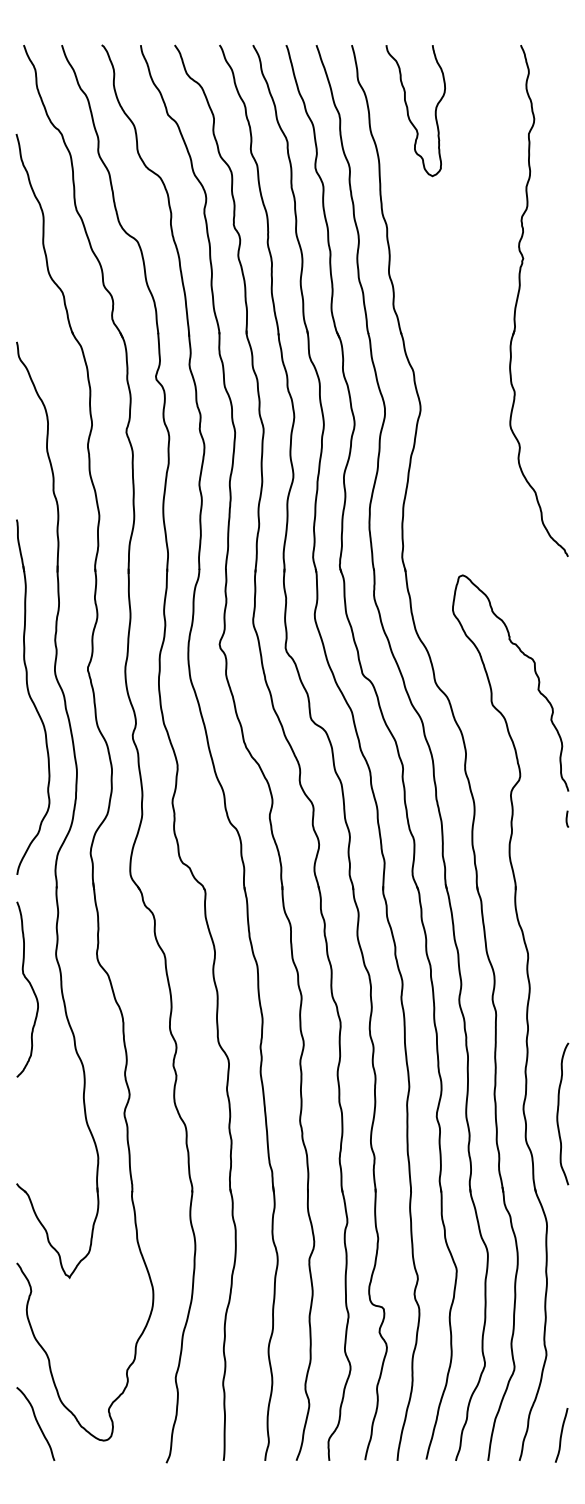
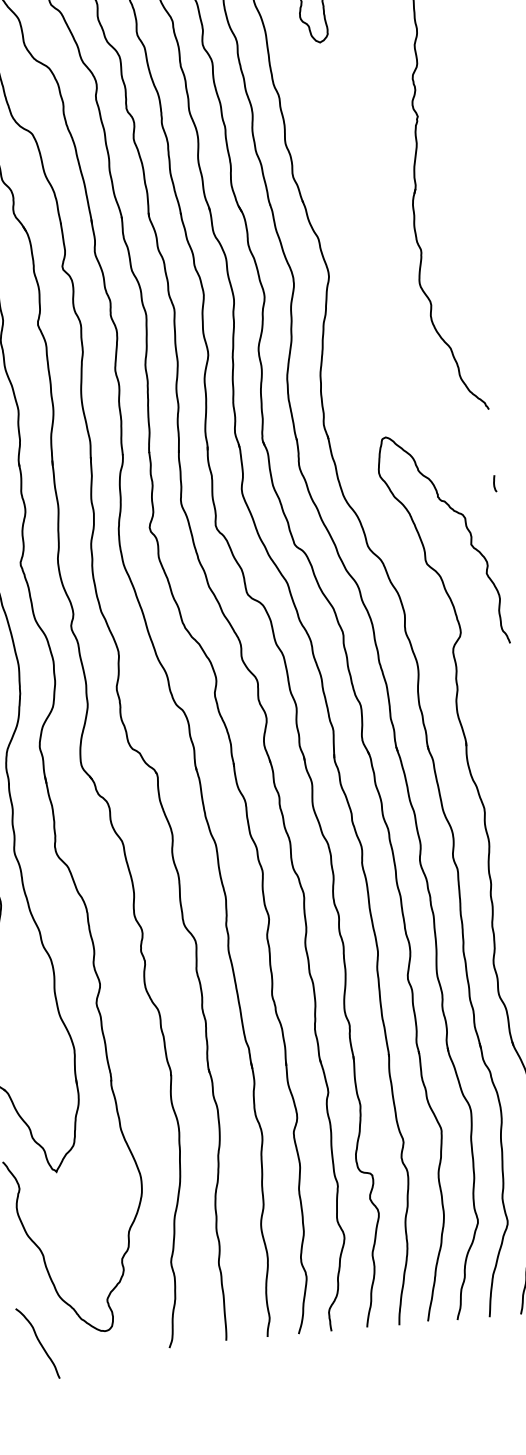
curve: (567, 818) -> (494, 483), moved
curve: (36, 1422) -> (38, 1342), moved

